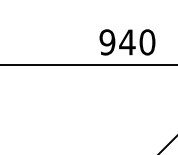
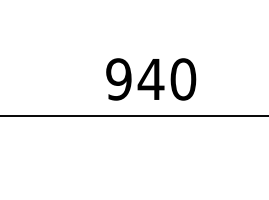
text: (127, 42) -> (151, 79), moved

